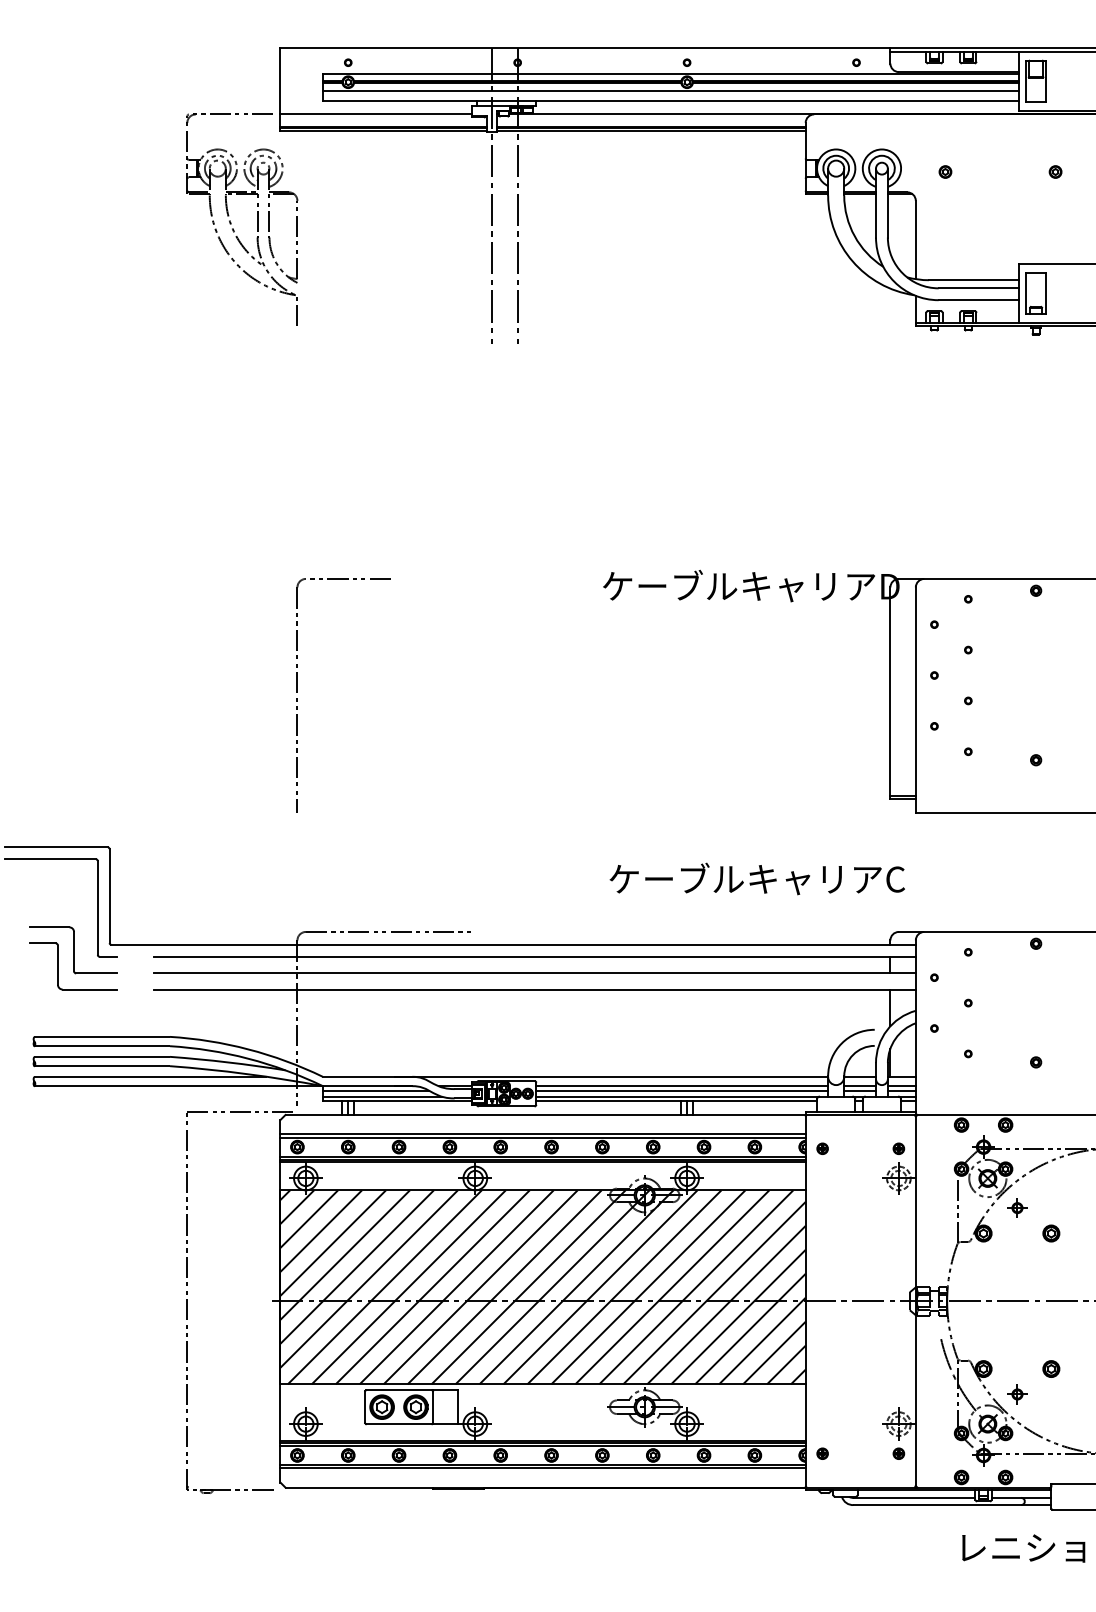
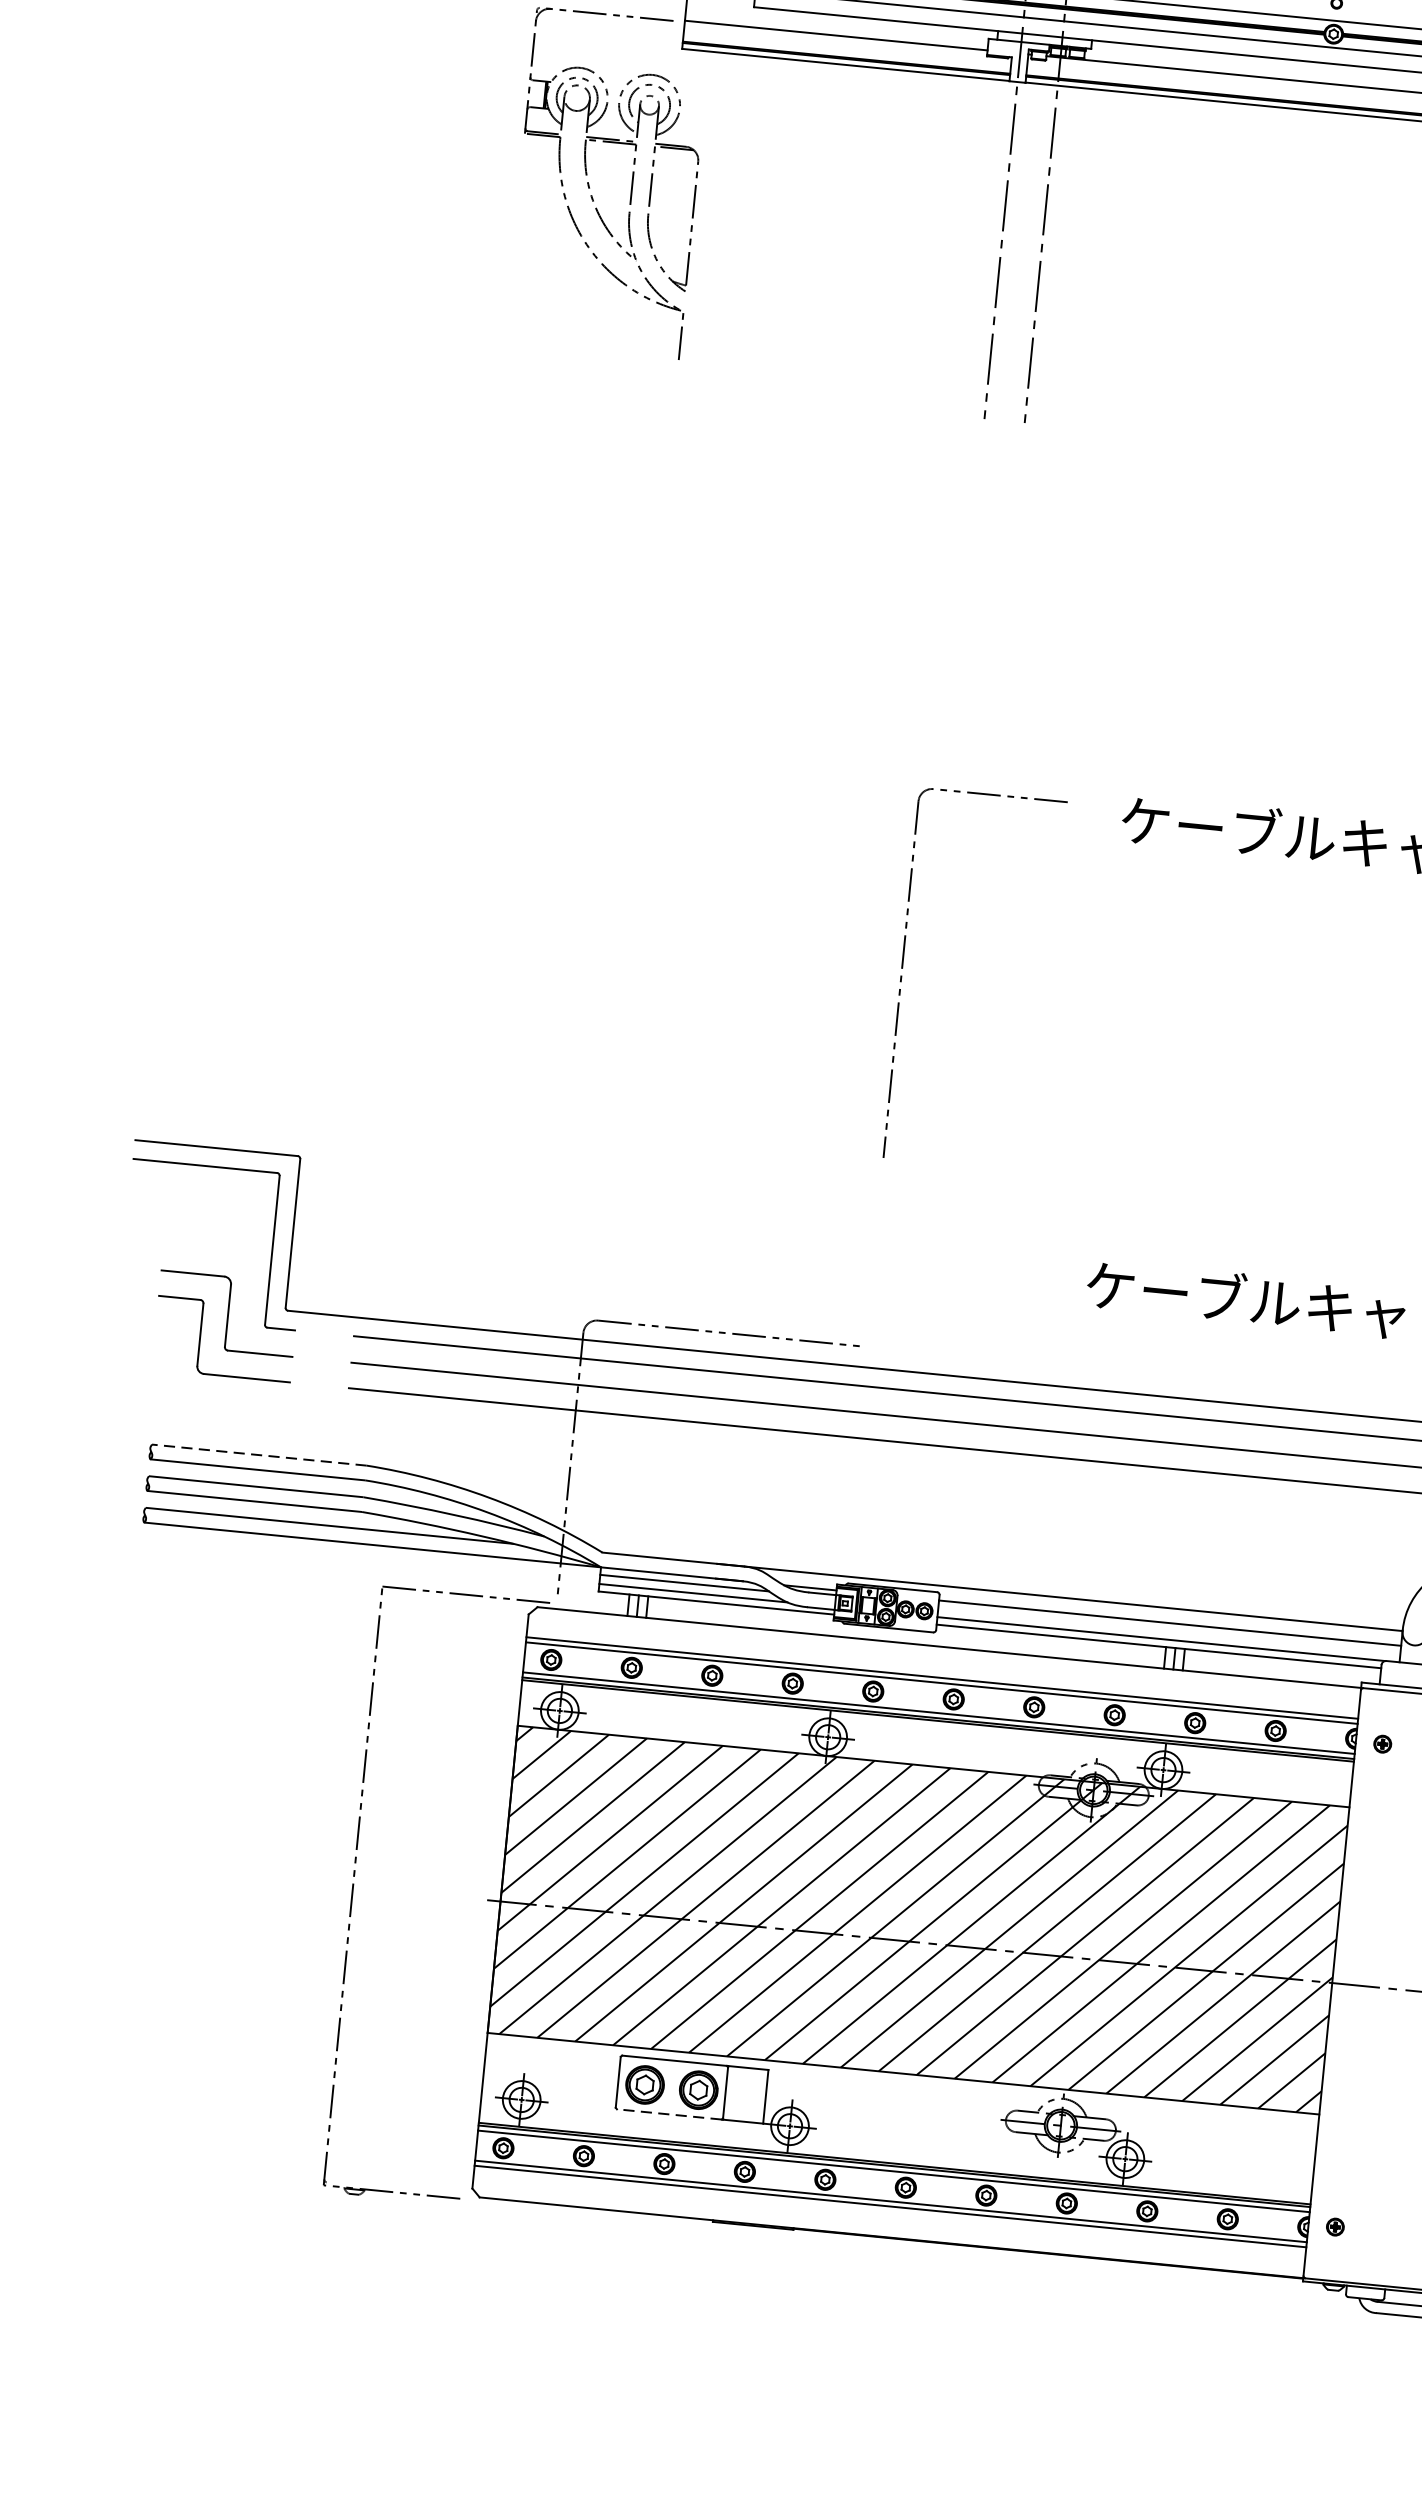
part: (297, 692) -> (902, 967), moved
line: (102, 1036) -> (259, 1454), solid -> dashed
line: (682, 1090) -> (1169, 1630), removed
line: (398, 1424) -> (668, 2114), solid -> dashed

